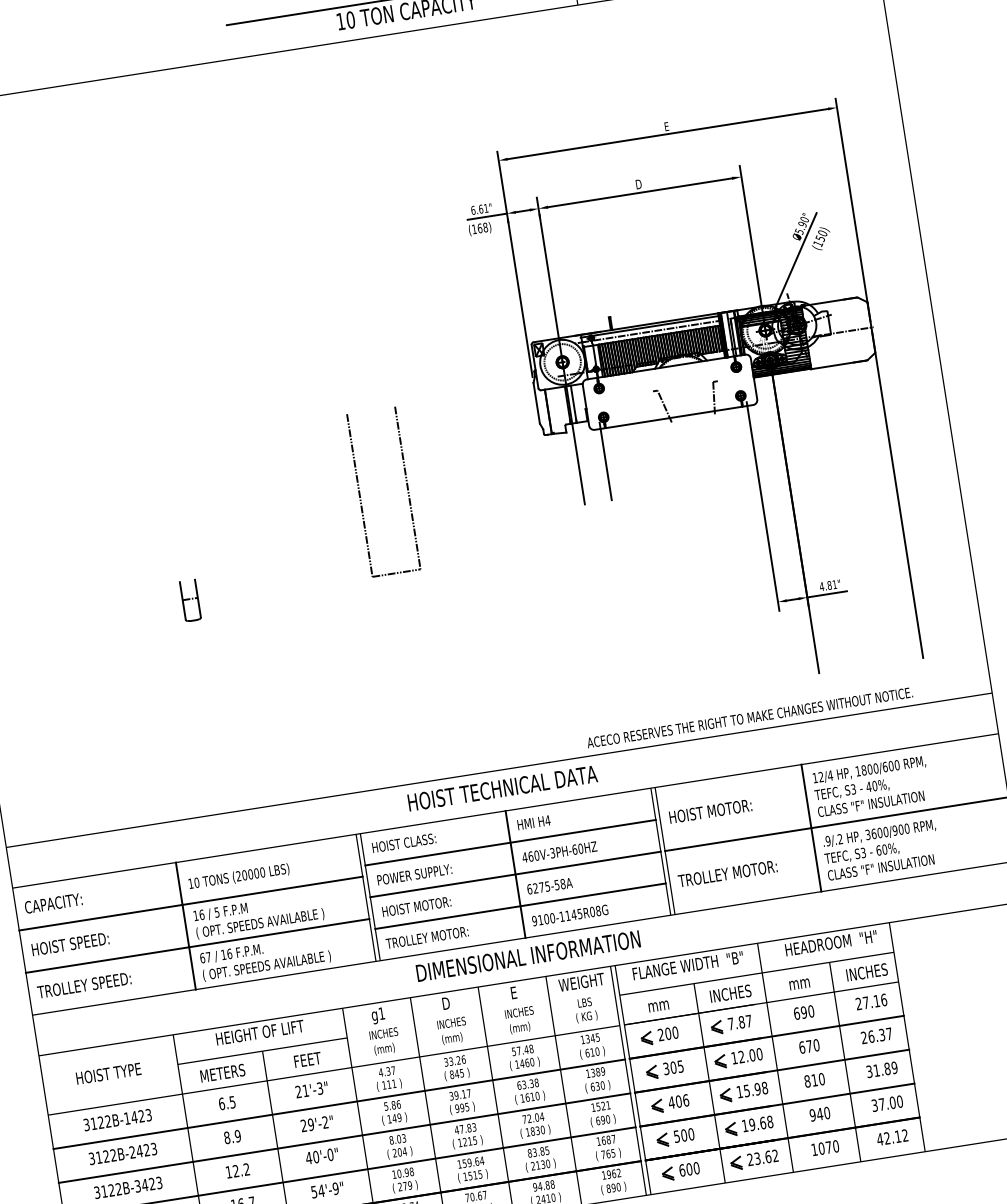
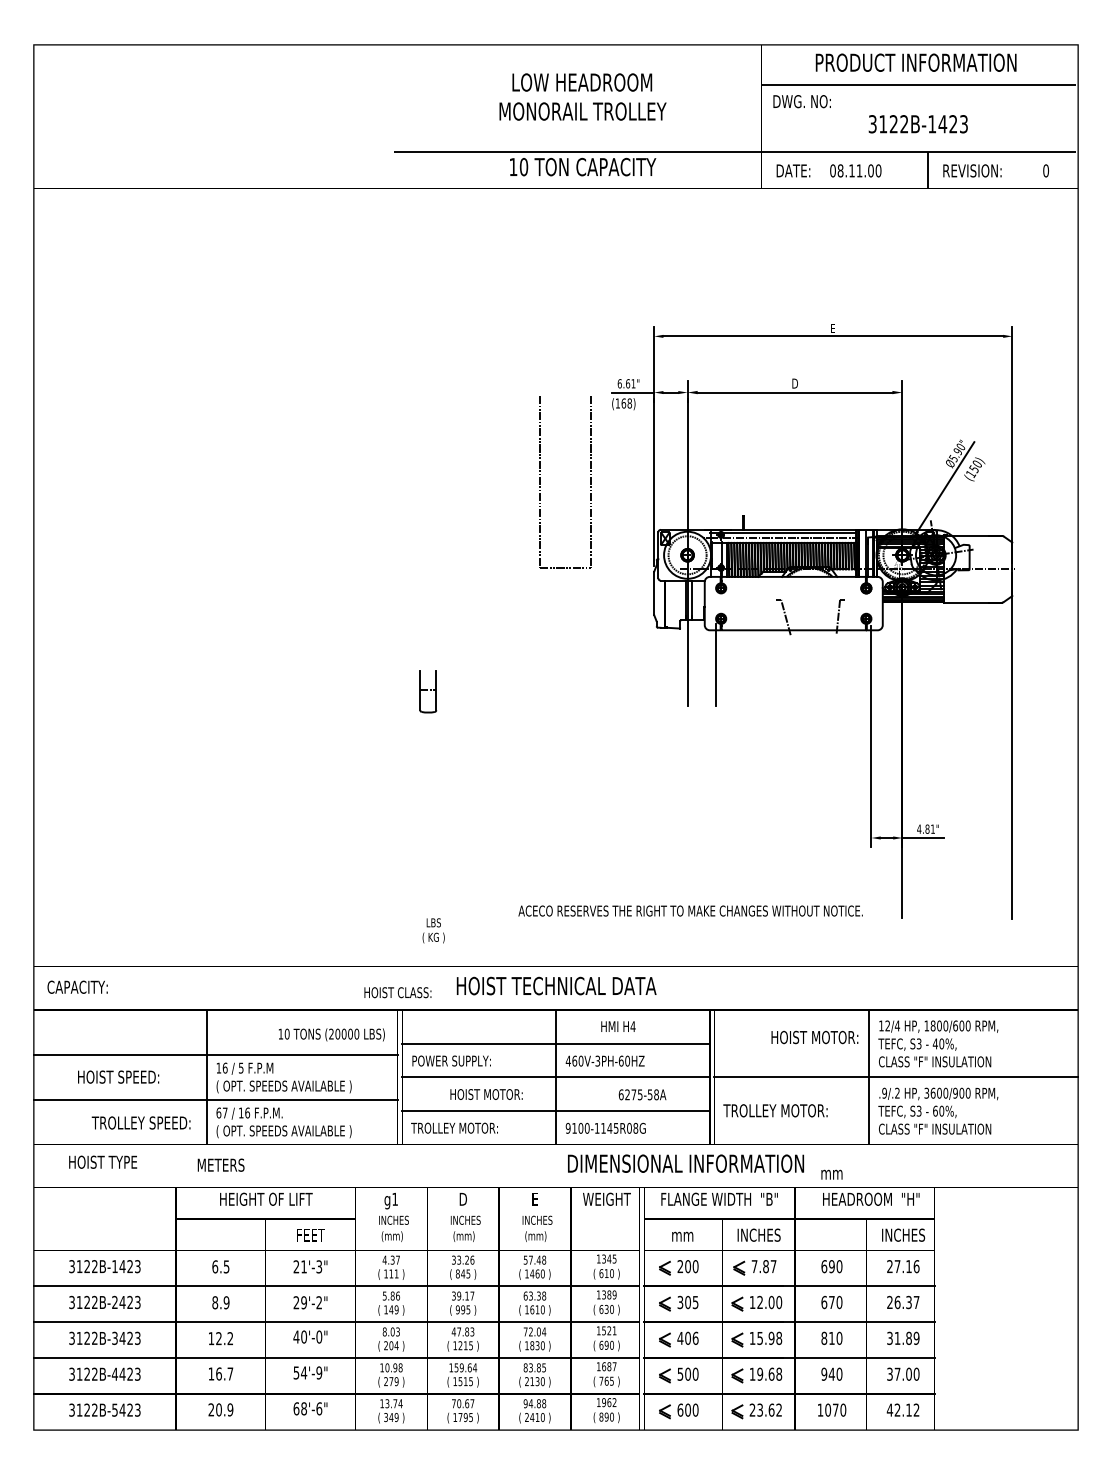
part: (360, 495) -> (540, 482), moved
part: (190, 600) -> (428, 691), moved
text: (749, 717) -> (690, 910), moved
text: (710, 811) -> (814, 1037), moved
text: (534, 822) -> (618, 1026), moved
text: (403, 842) -> (397, 992), moved
text: (238, 876) -> (331, 1034), moved
text: (549, 885) -> (642, 1094), moved
text: (53, 902) -> (77, 986), moved
text: (416, 906) -> (486, 1094), moved
text: (70, 943) -> (118, 1076), moved
text: (527, 956) -> (685, 1163), moved
text: (799, 984) -> (831, 1174), moved
text: (83, 985) -> (140, 1122), moved
text: (585, 1009) -> (433, 930), moved
text: (108, 1072) -> (103, 1161), moved
text: (222, 1072) -> (220, 1164), moved

